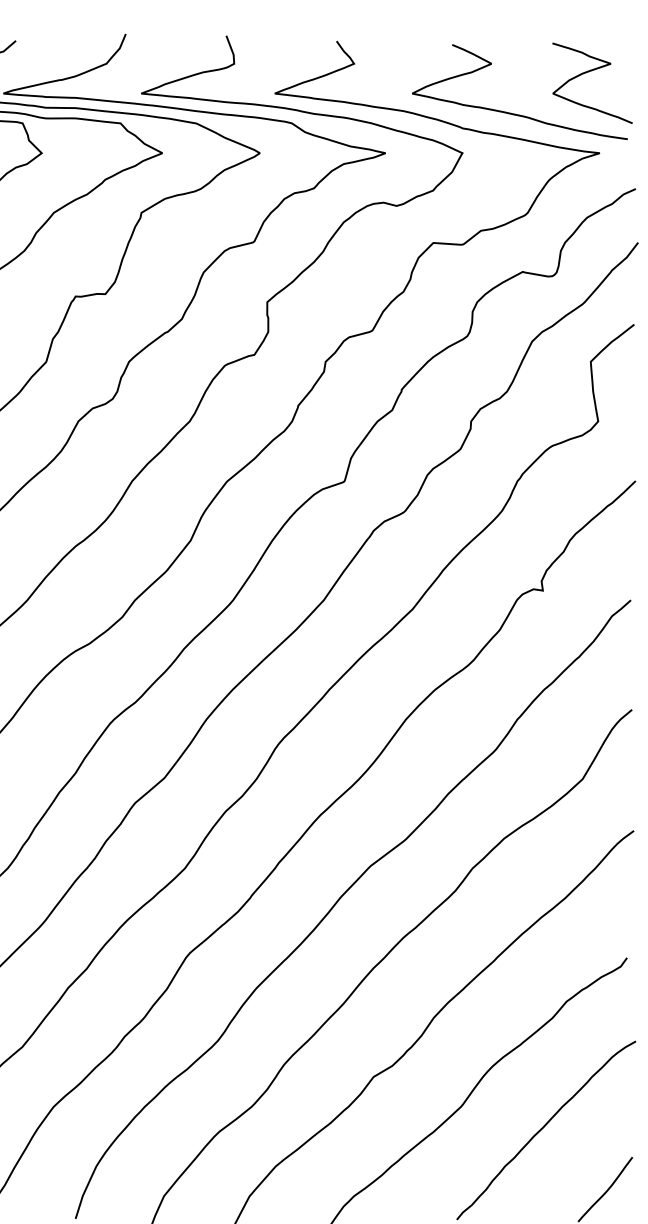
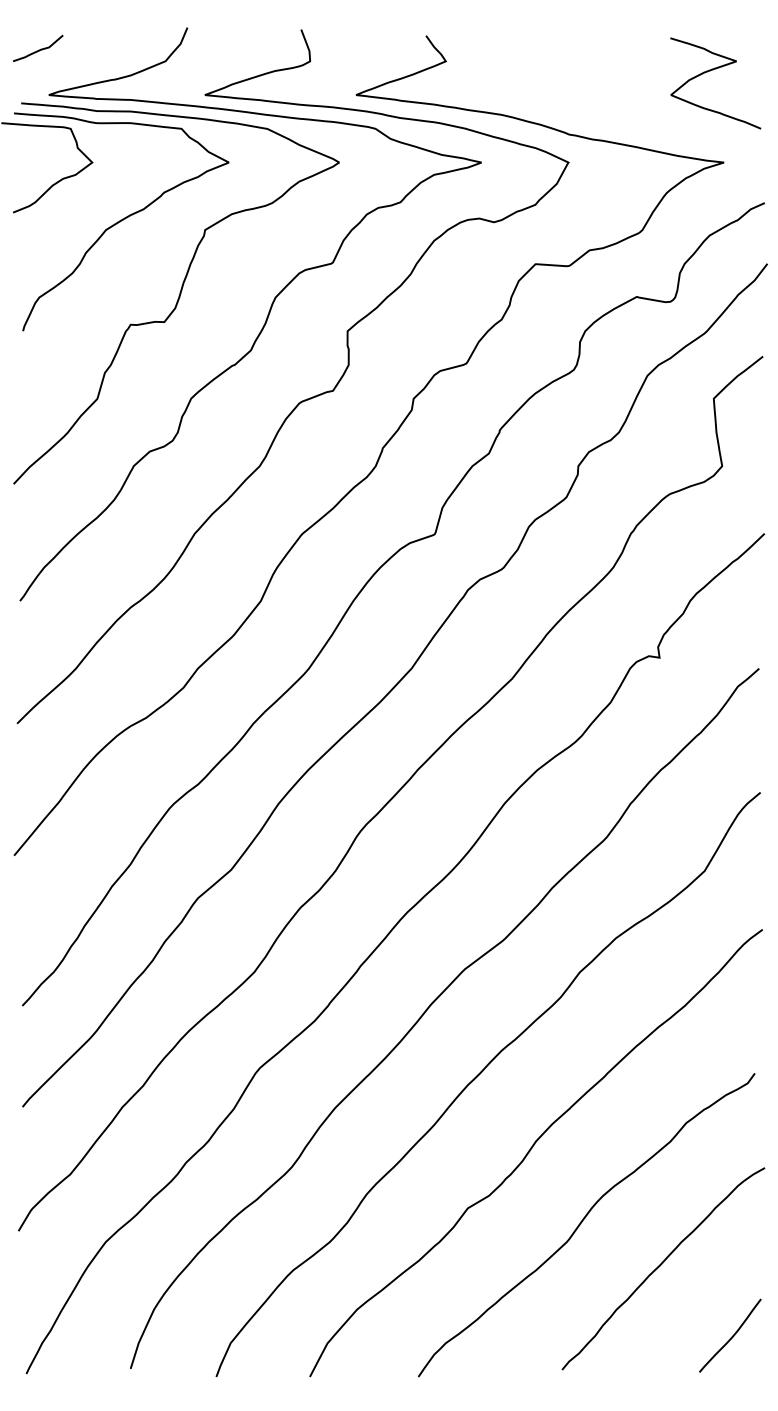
curve: (514, 113) -> (627, 117), removed

